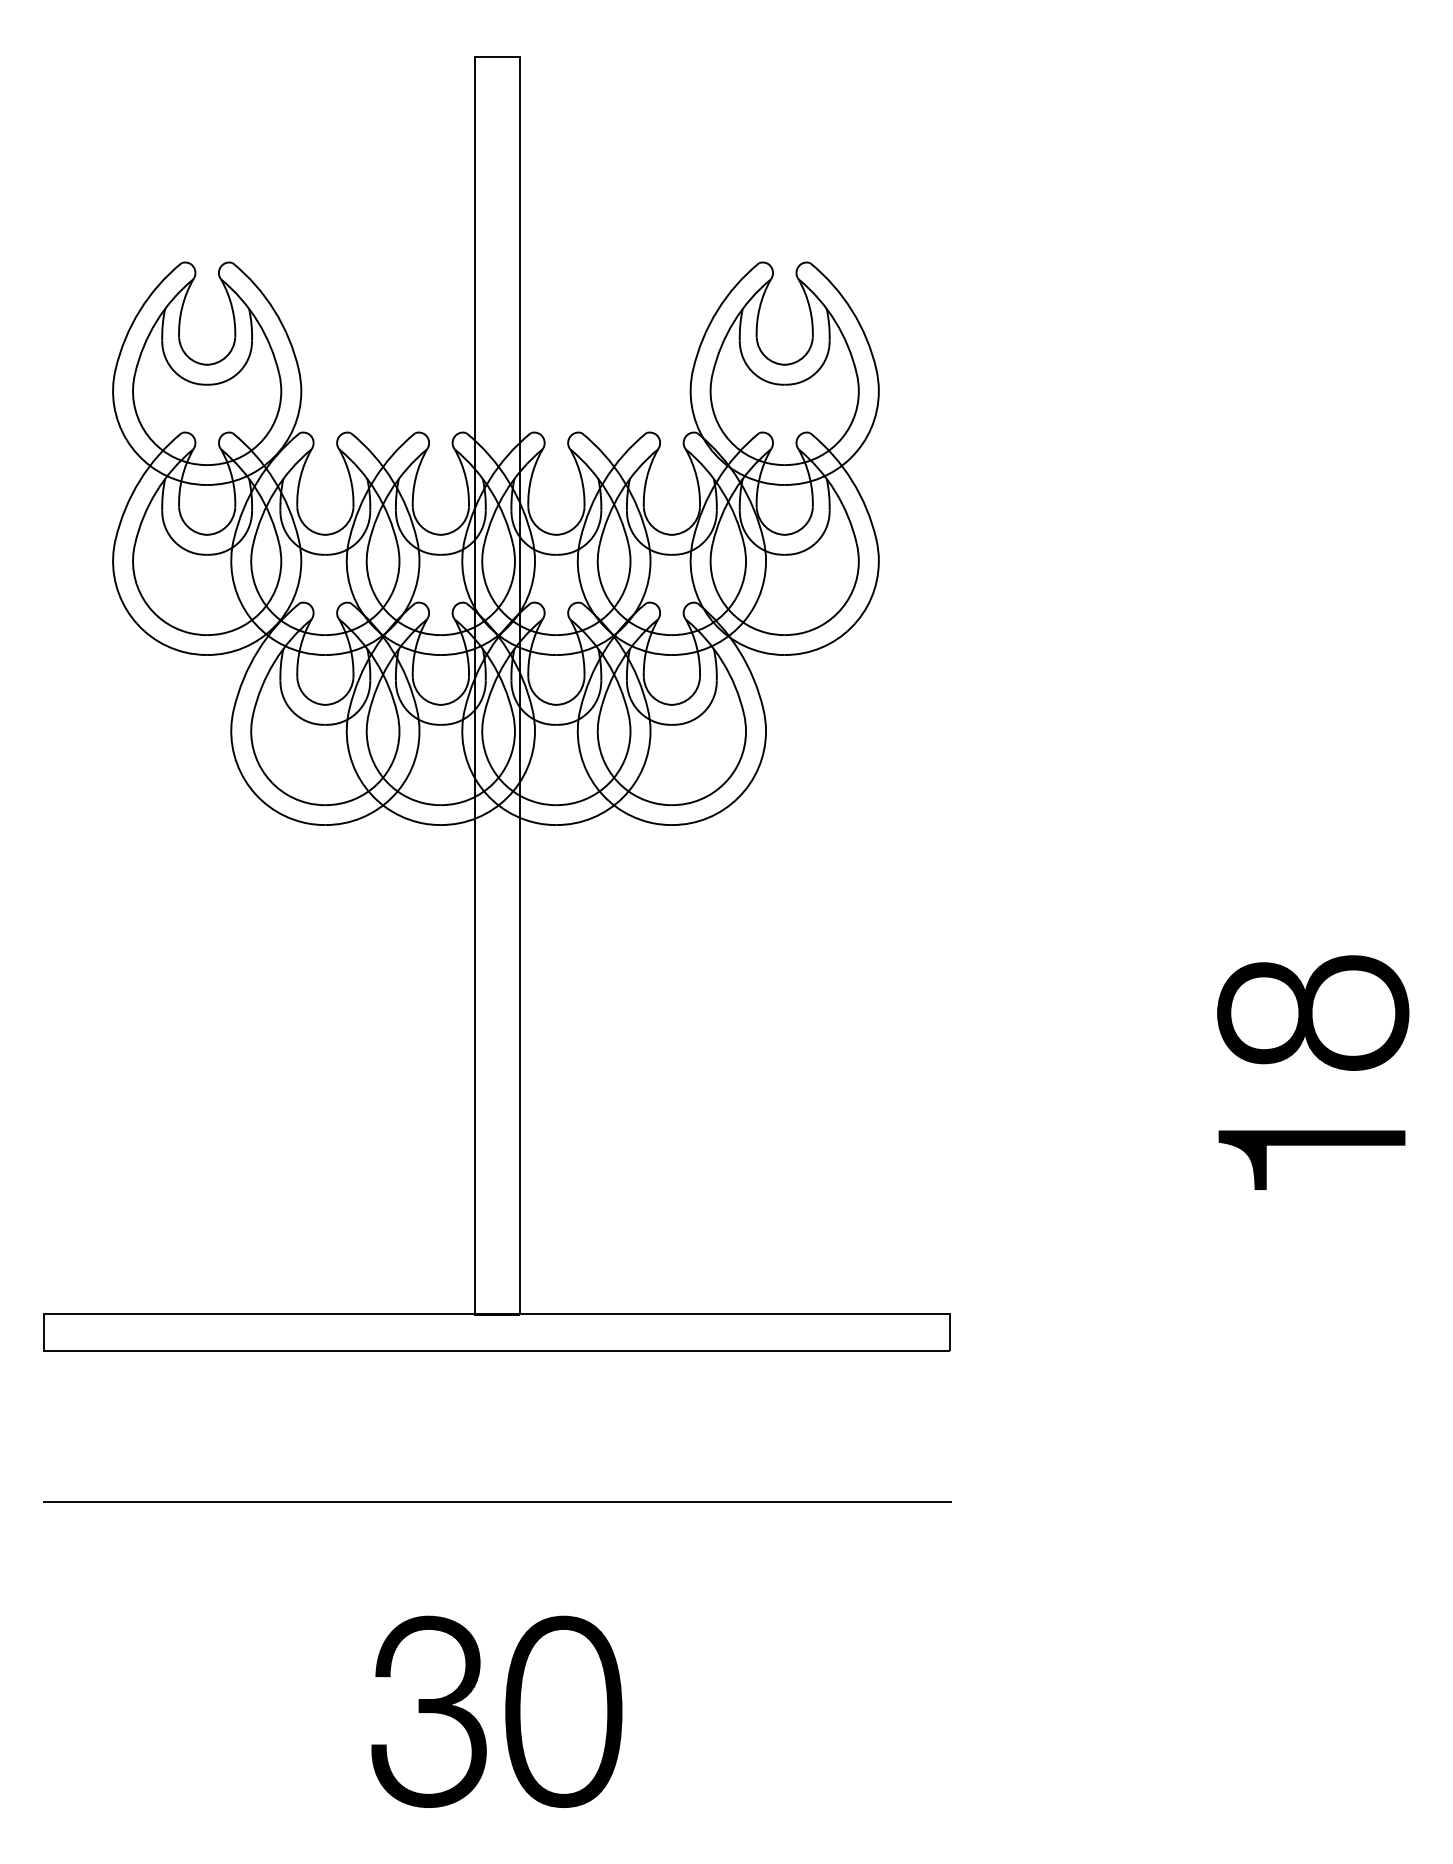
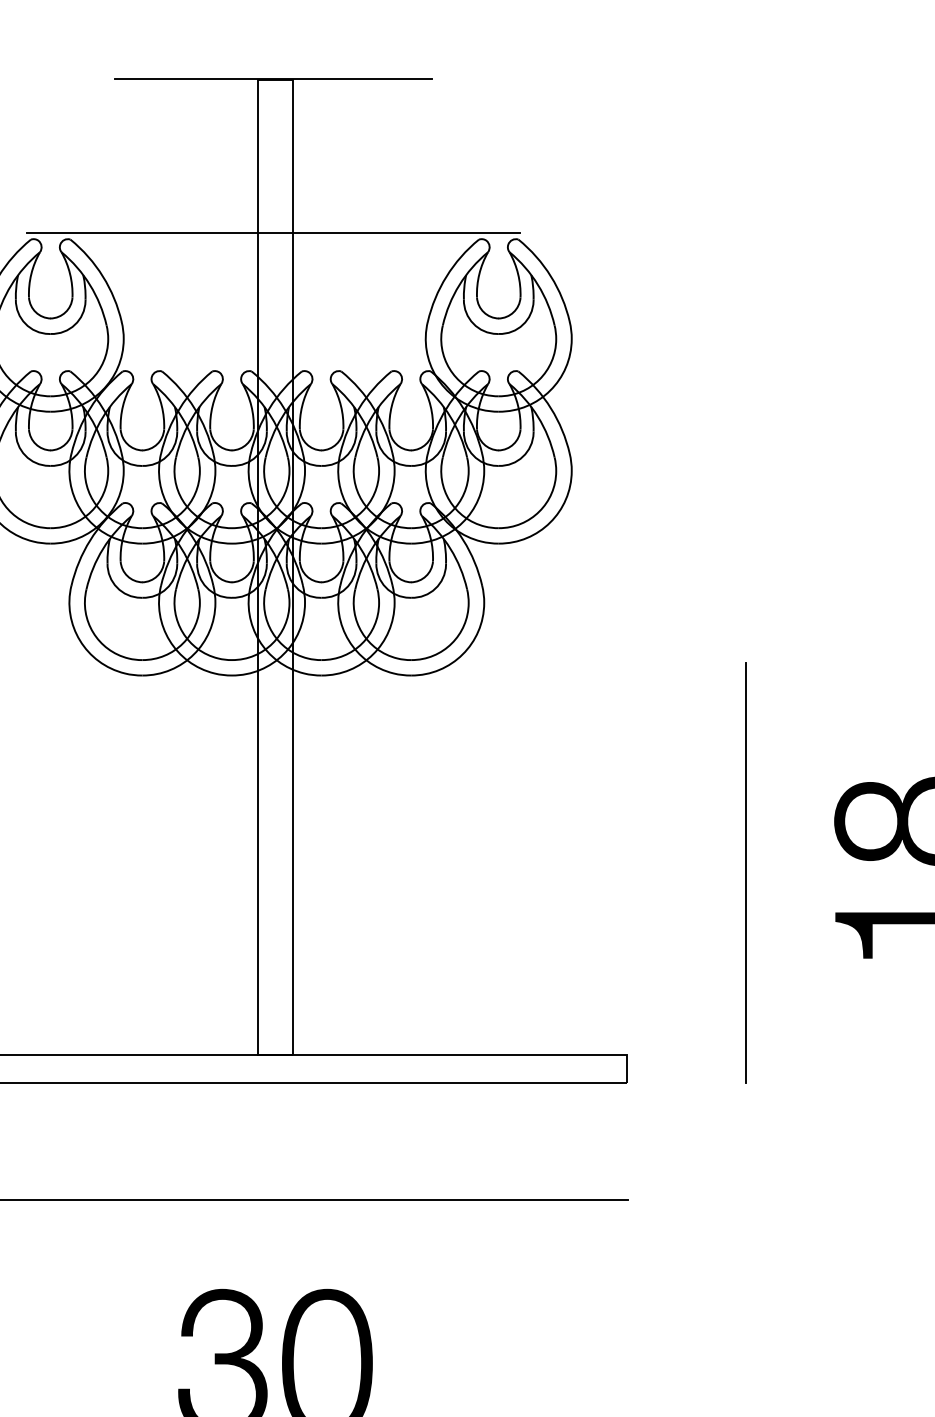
line: (494, 55) -> (273, 78), added
line: (494, 254) -> (273, 232), added
line: (1102, 1079) -> (745, 872), added

